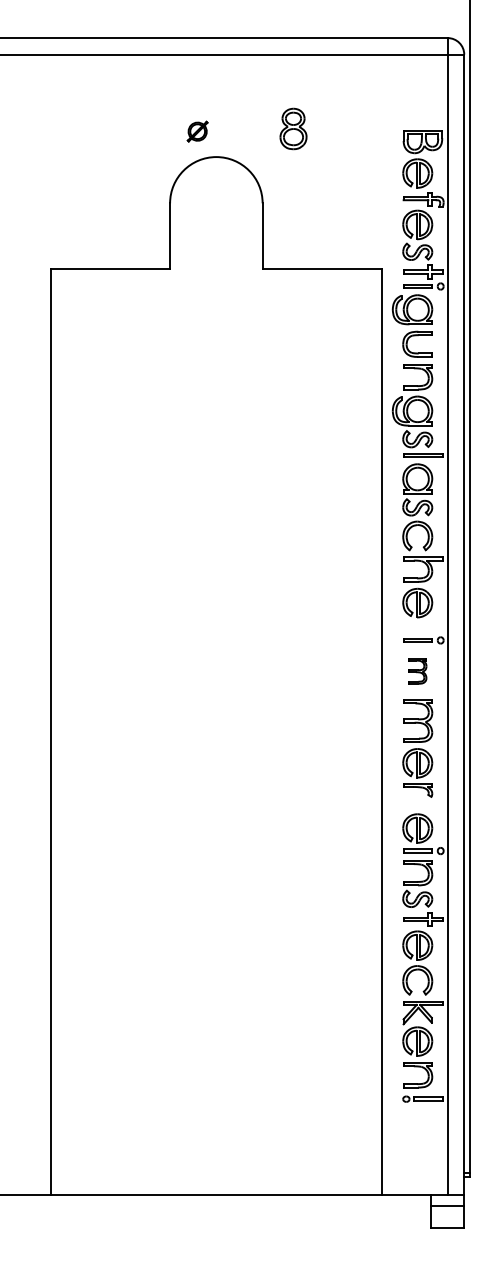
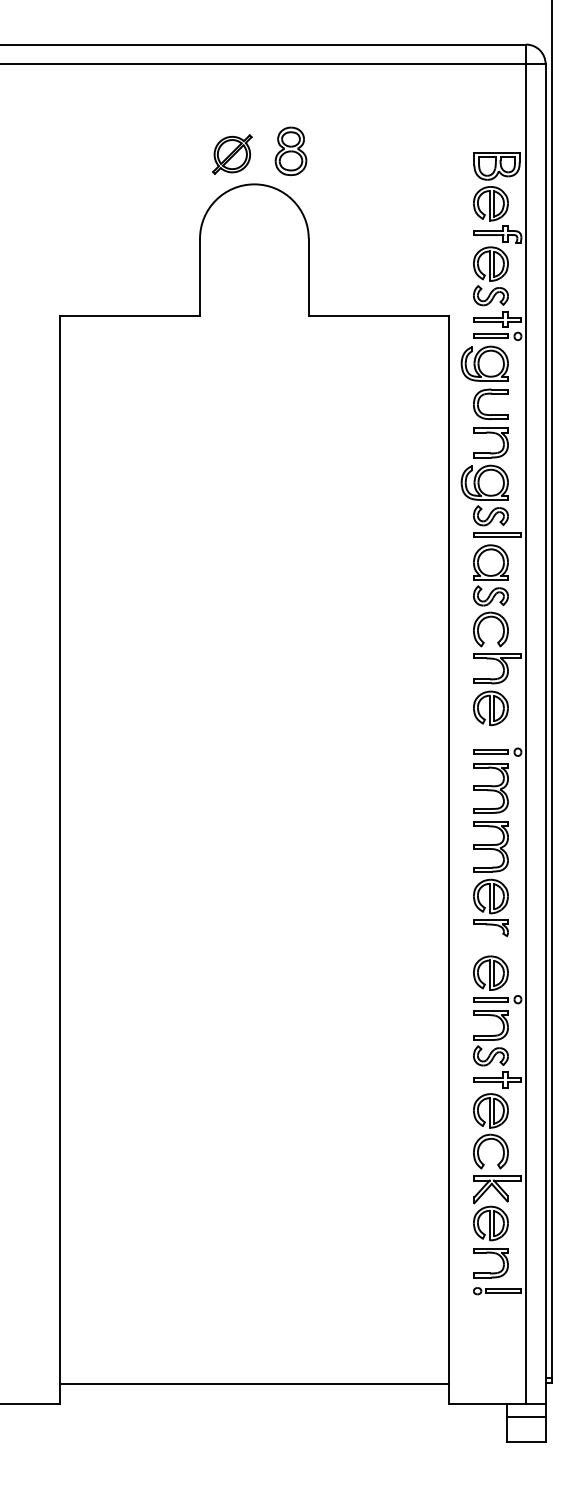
part: (293, 128) -> (290, 150), moved
part: (197, 131) -> (232, 154), size x1.67
part: (417, 671) -> (490, 788), size x1.67
line: (216, 1194) -> (254, 1384), moved

